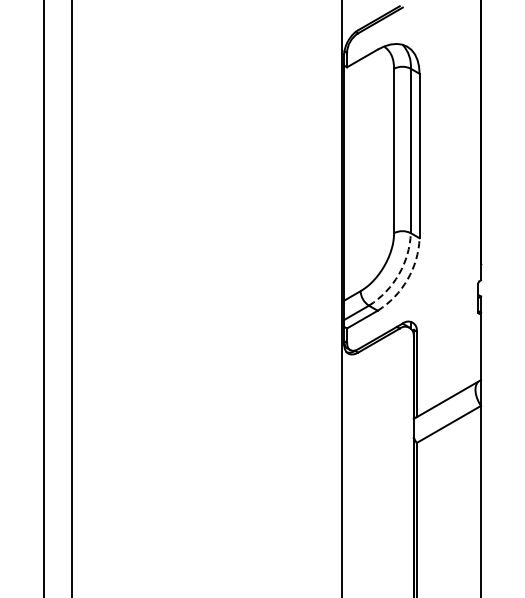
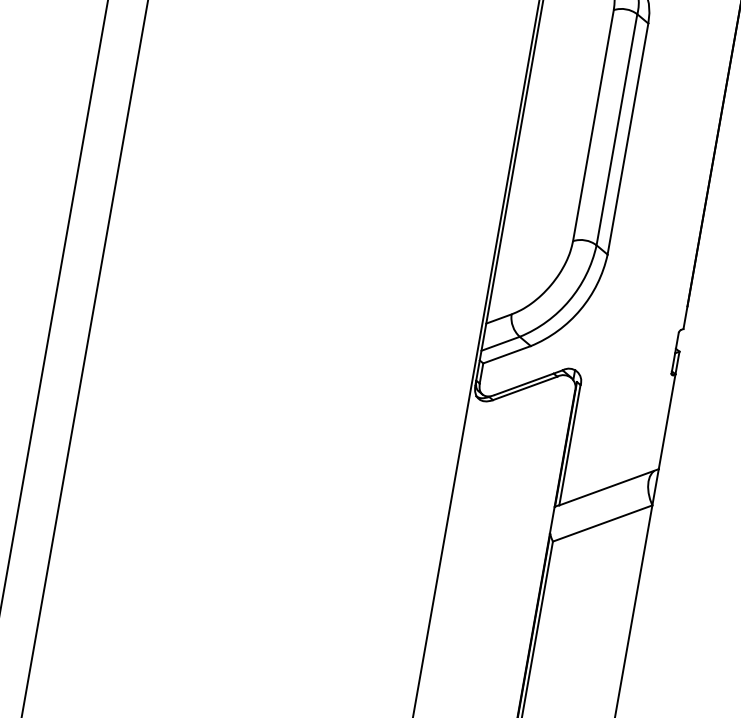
arc: (398, 274) -> (568, 300), dashed -> solid
arc: (407, 279) -> (580, 309), dashed -> solid

